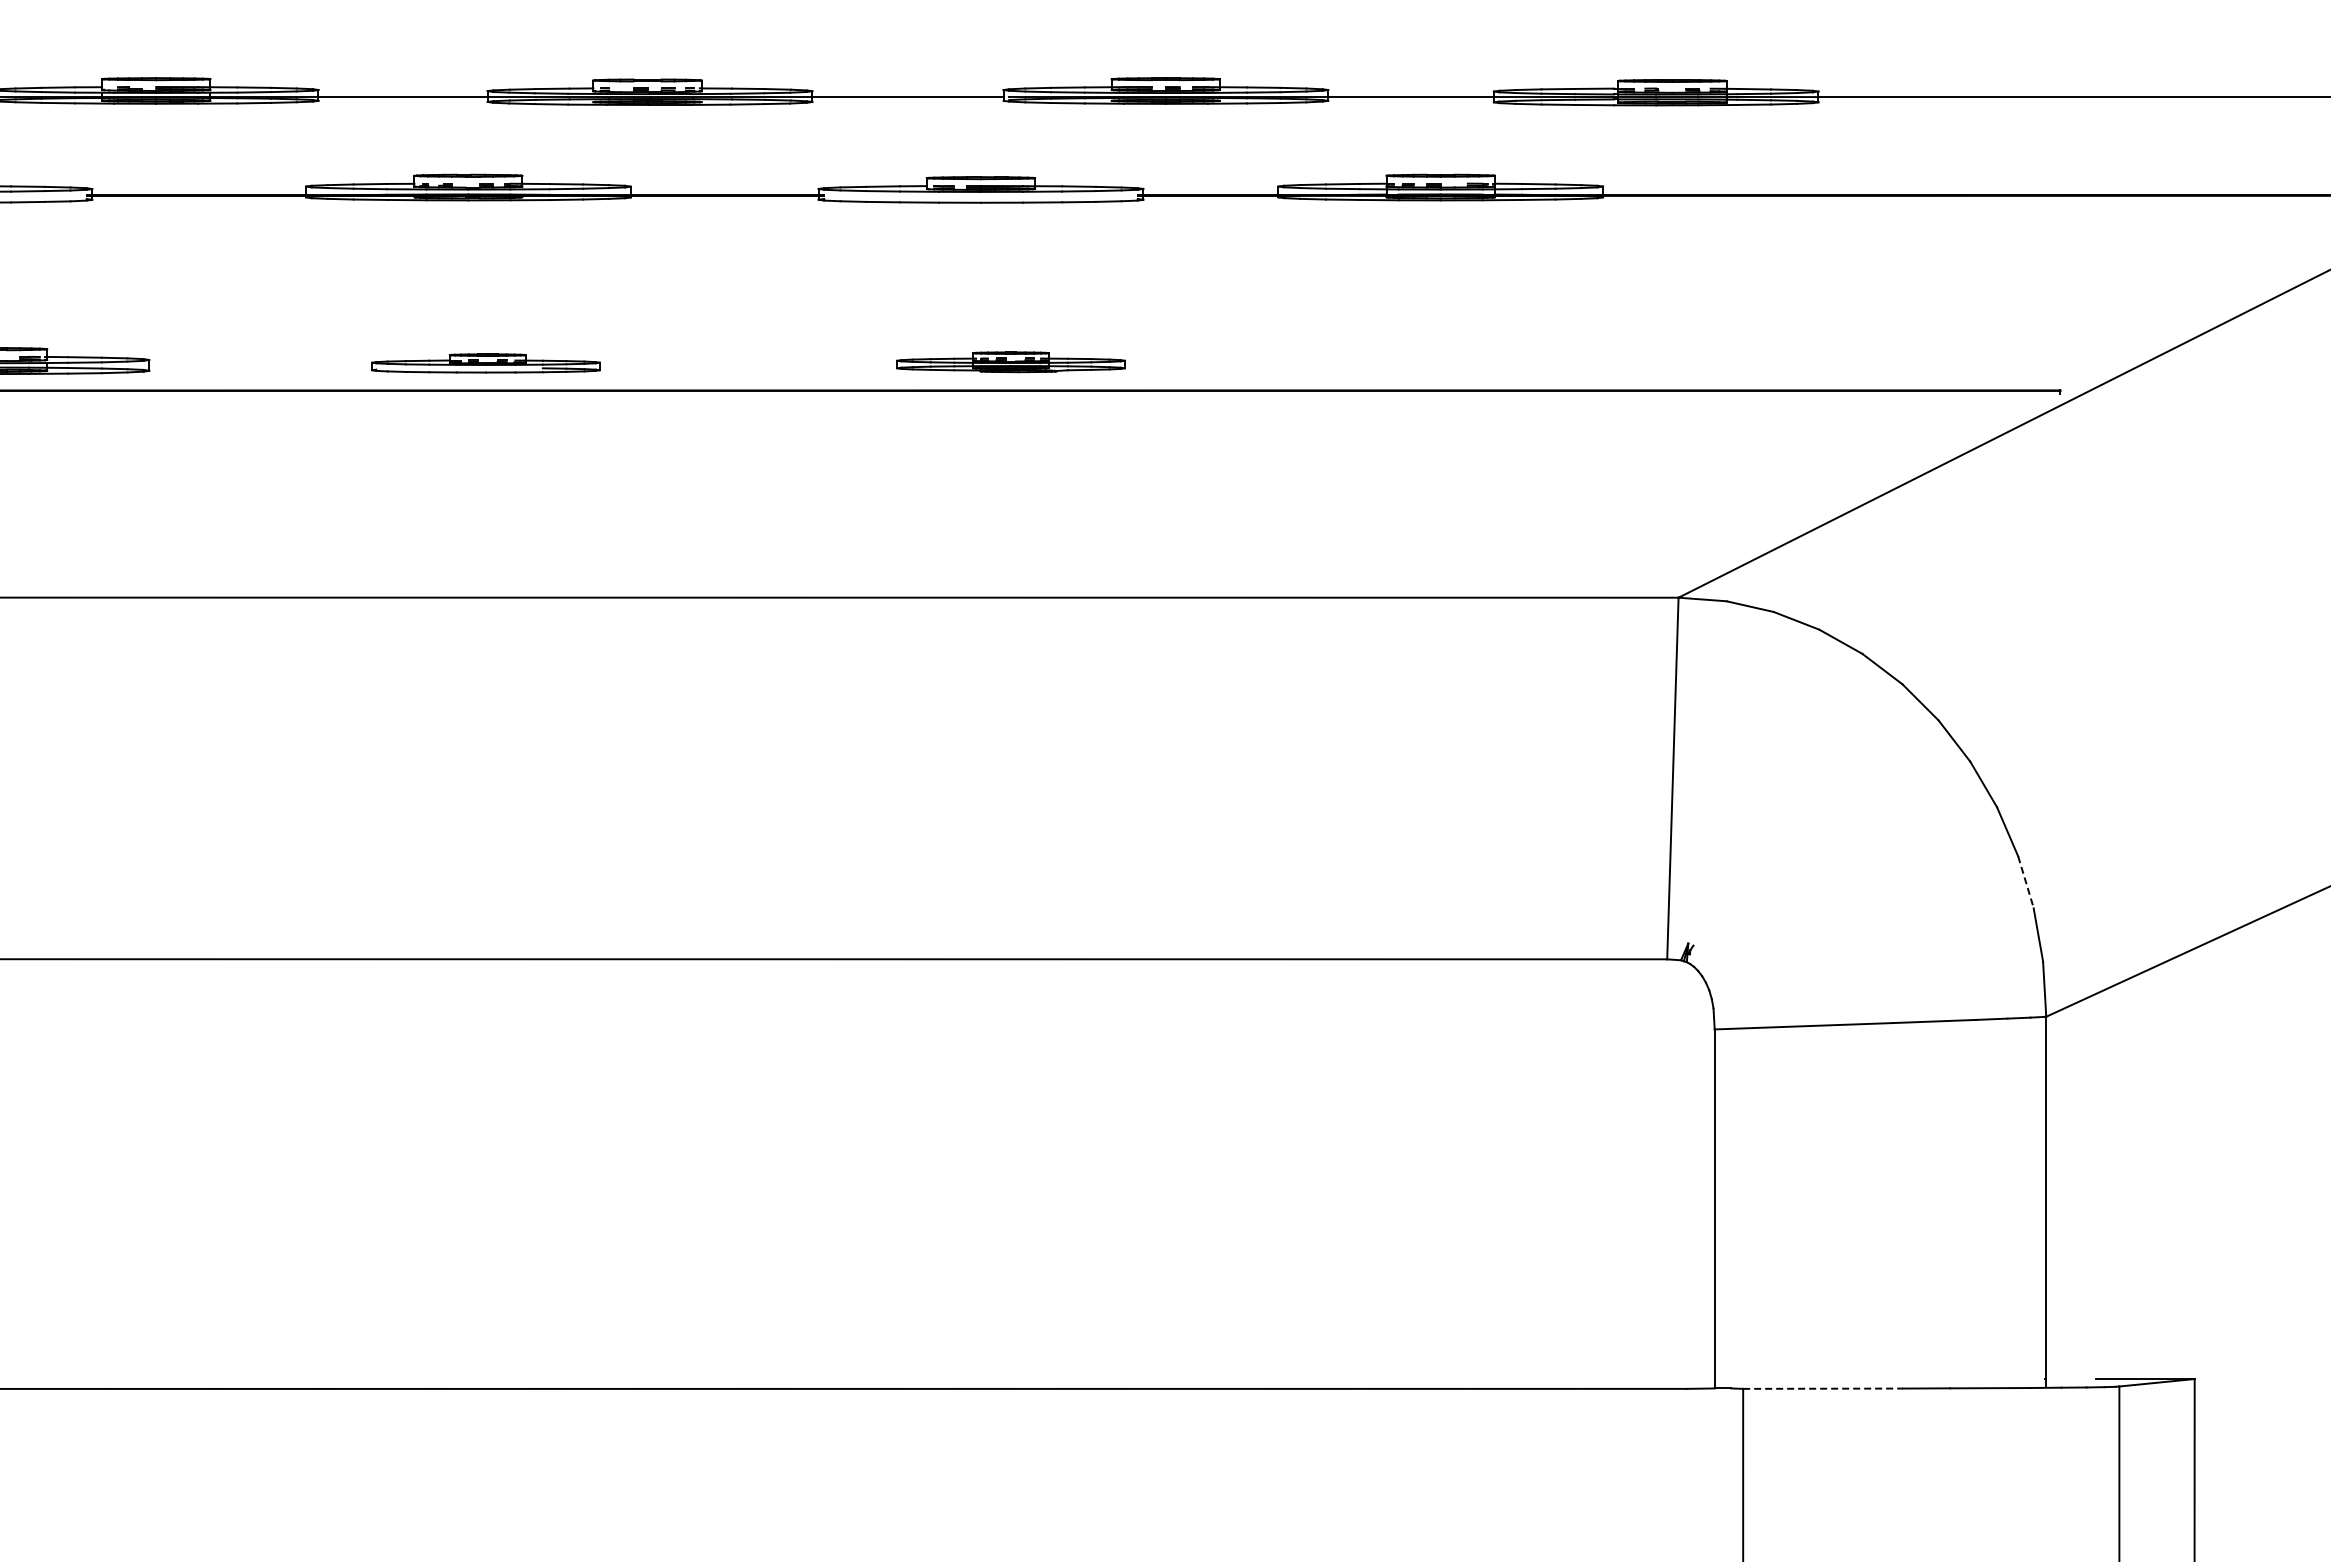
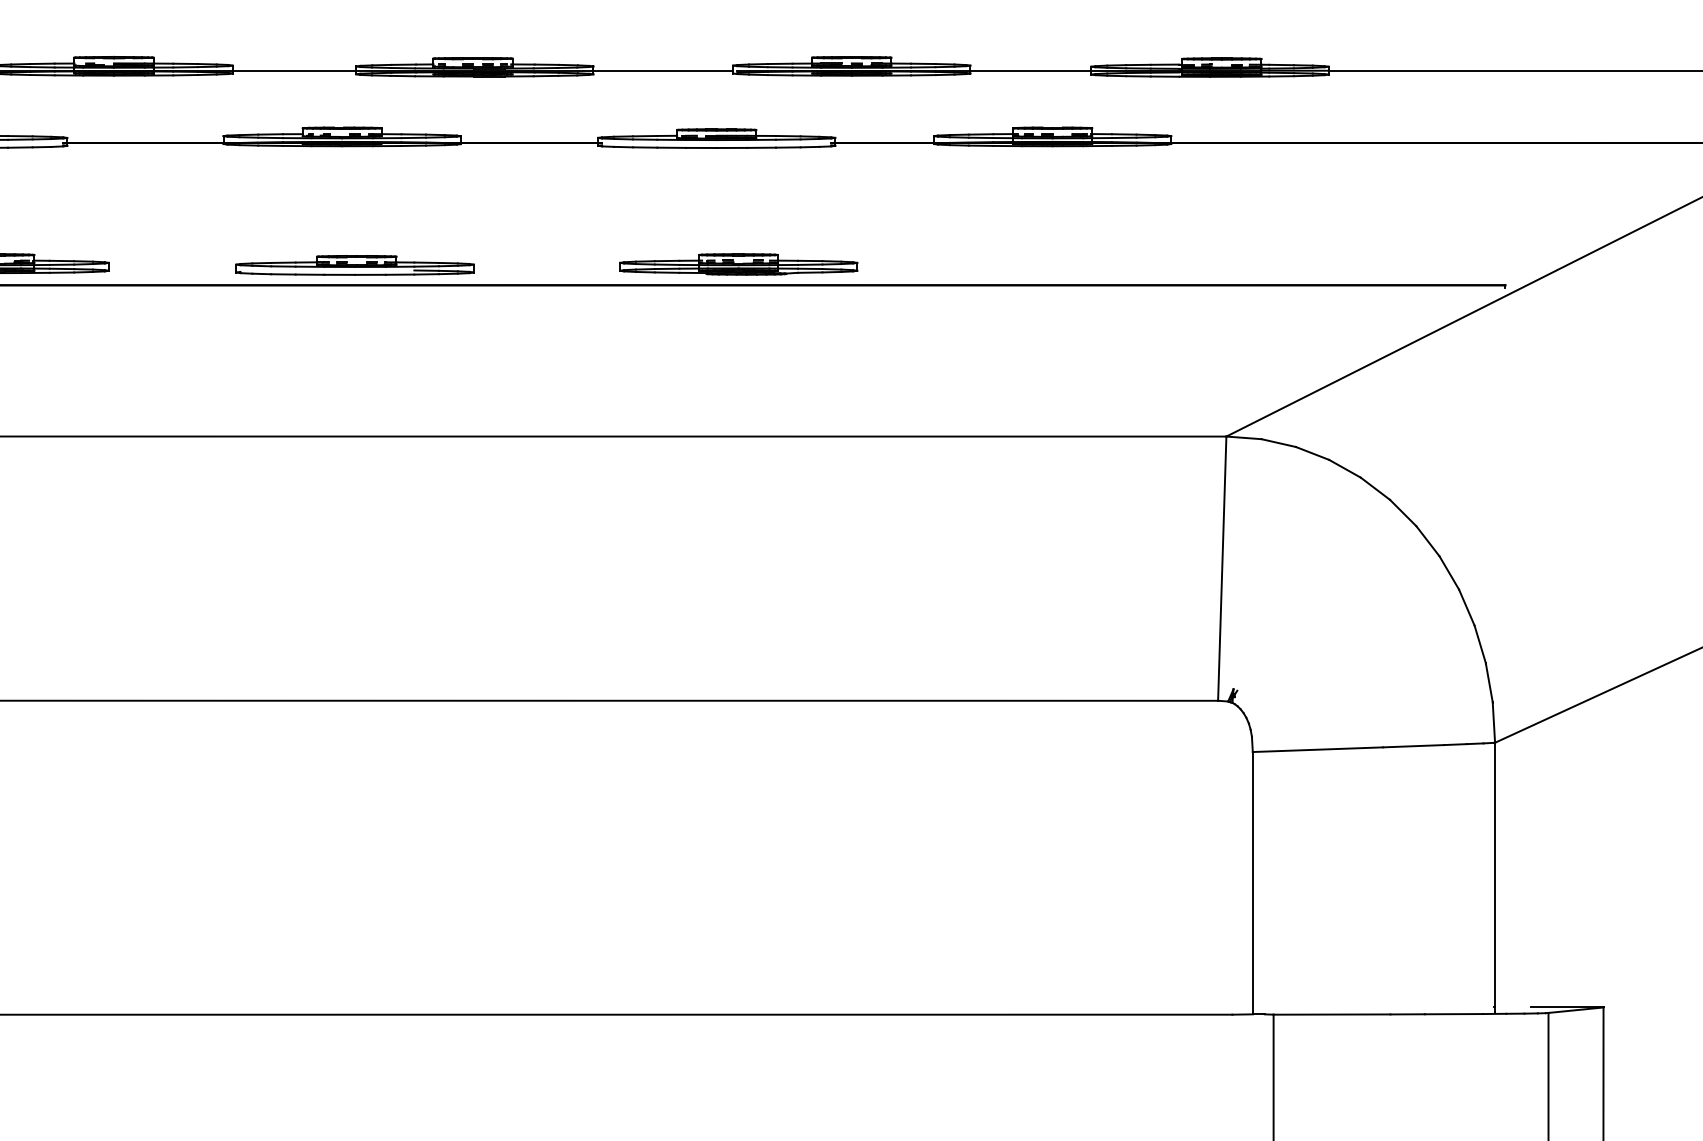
part: (1010, 362) -> (738, 264), size x1.43
part: (485, 363) -> (354, 265), size x1.43
line: (2025, 882) -> (1479, 644), dashed -> solid
line: (1823, 1388) -> (1332, 1014), dashed -> solid

